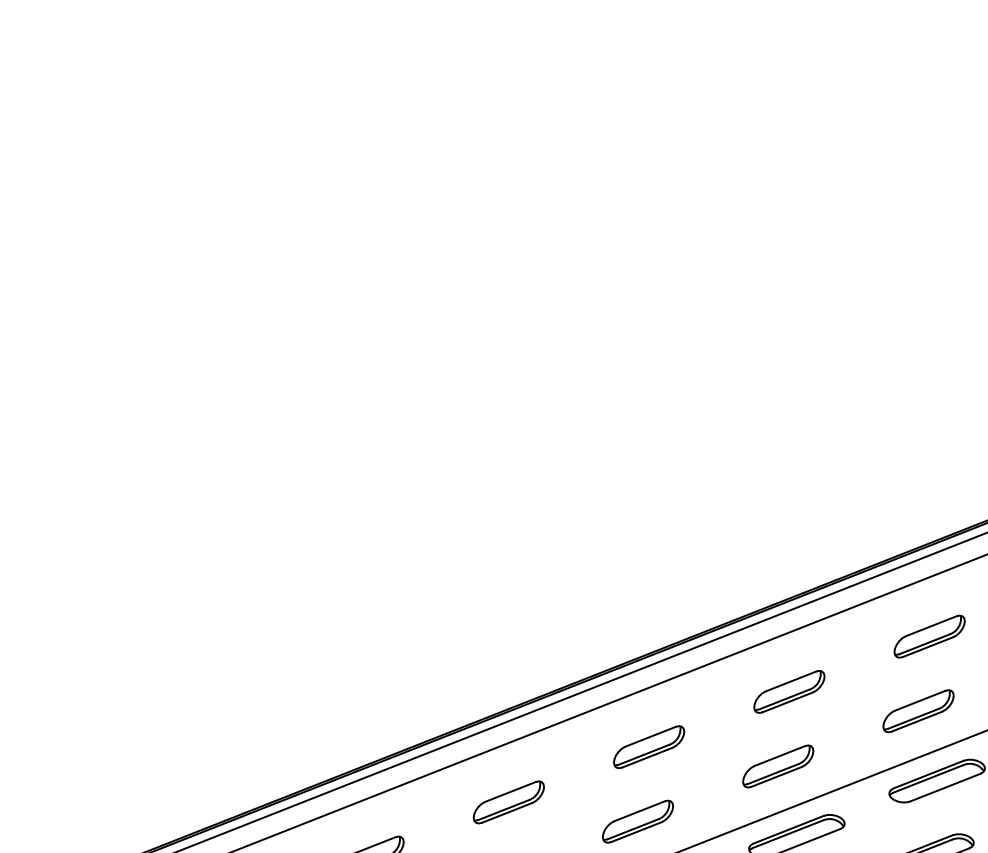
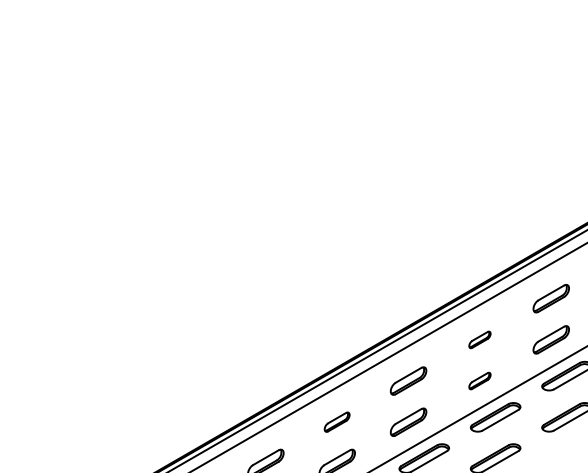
part: (788, 691) -> (479, 339), size x0.6
part: (777, 765) -> (479, 380), size x0.6
part: (507, 800) -> (336, 421), size x0.7

